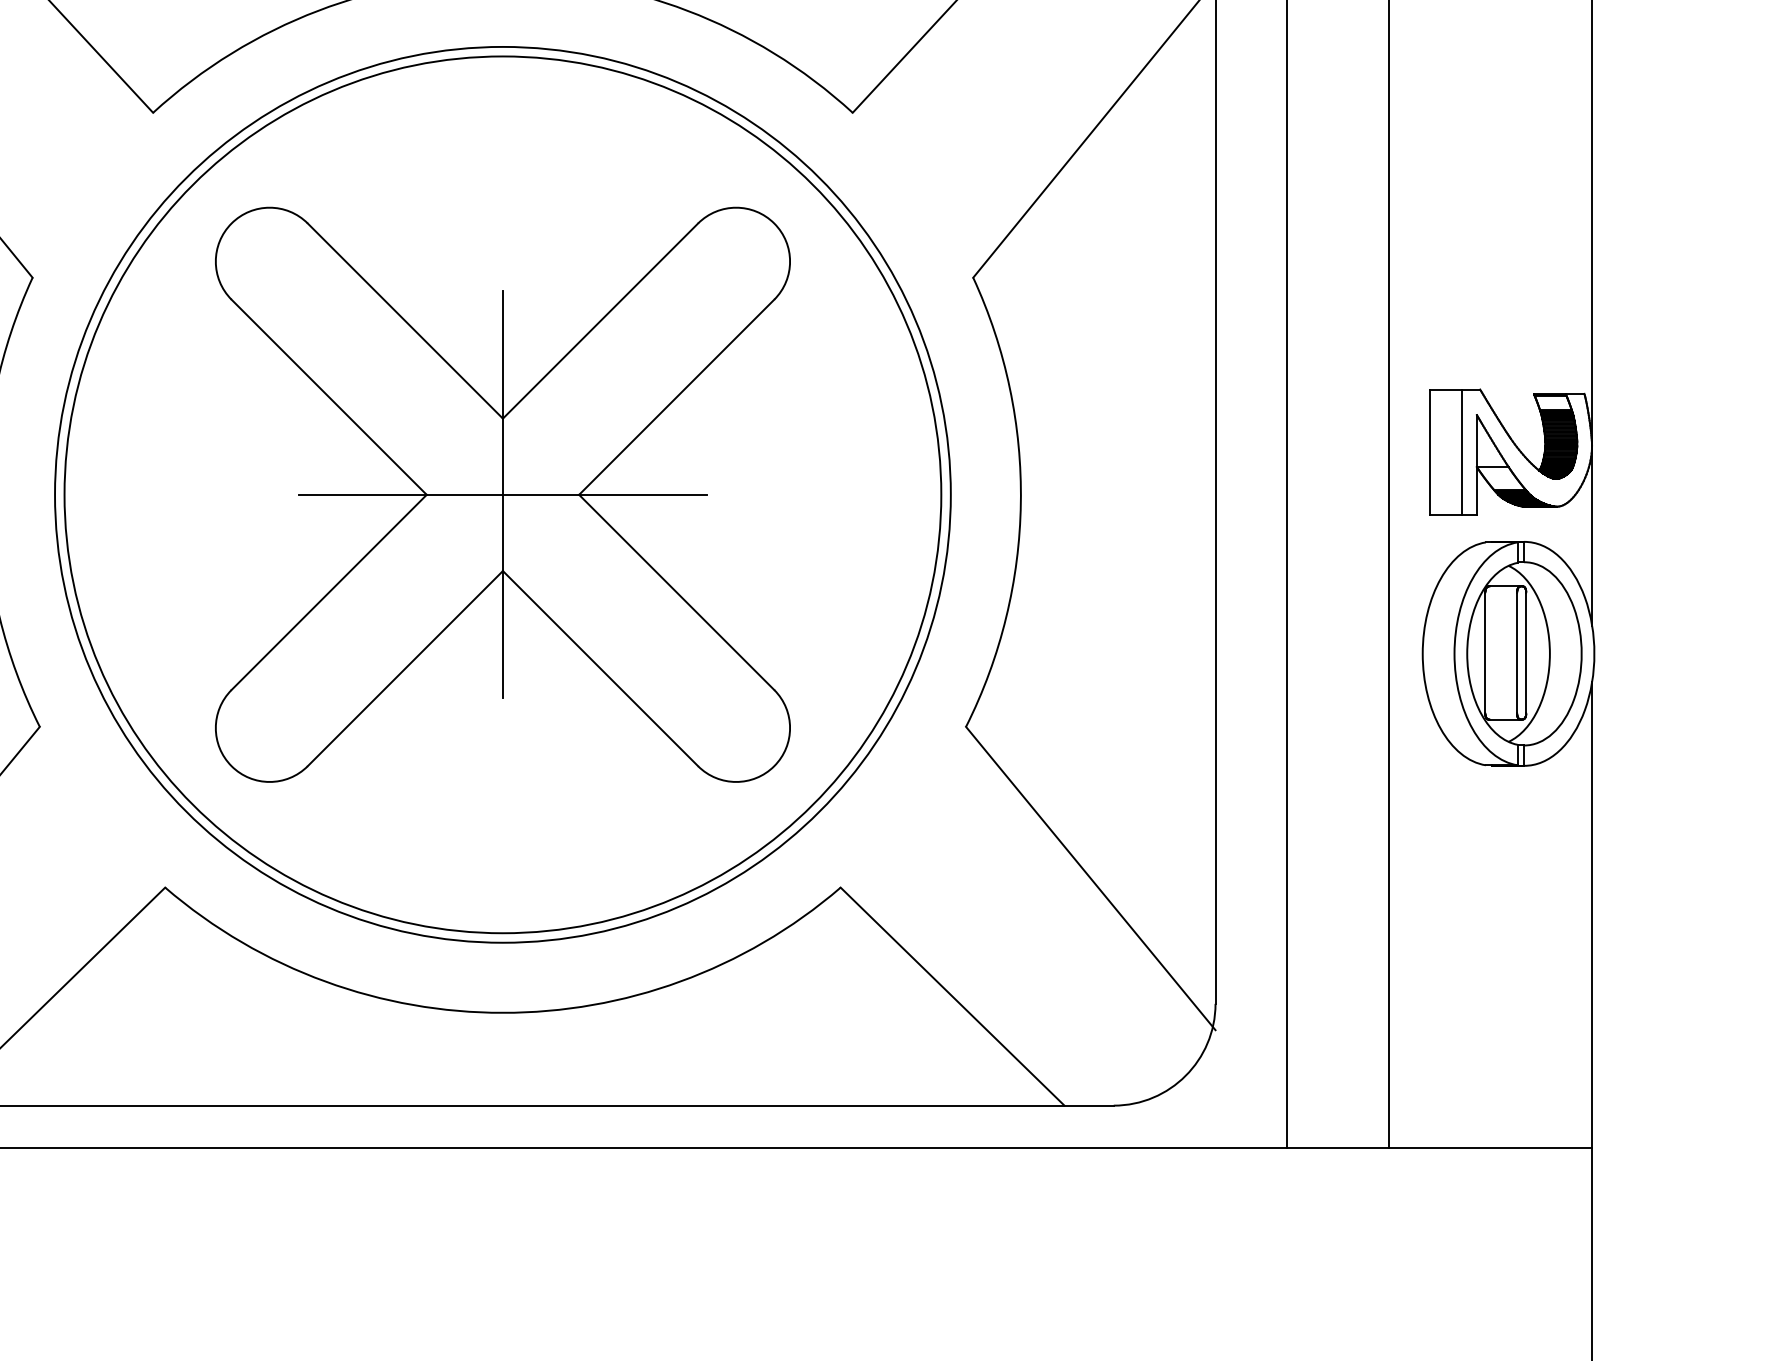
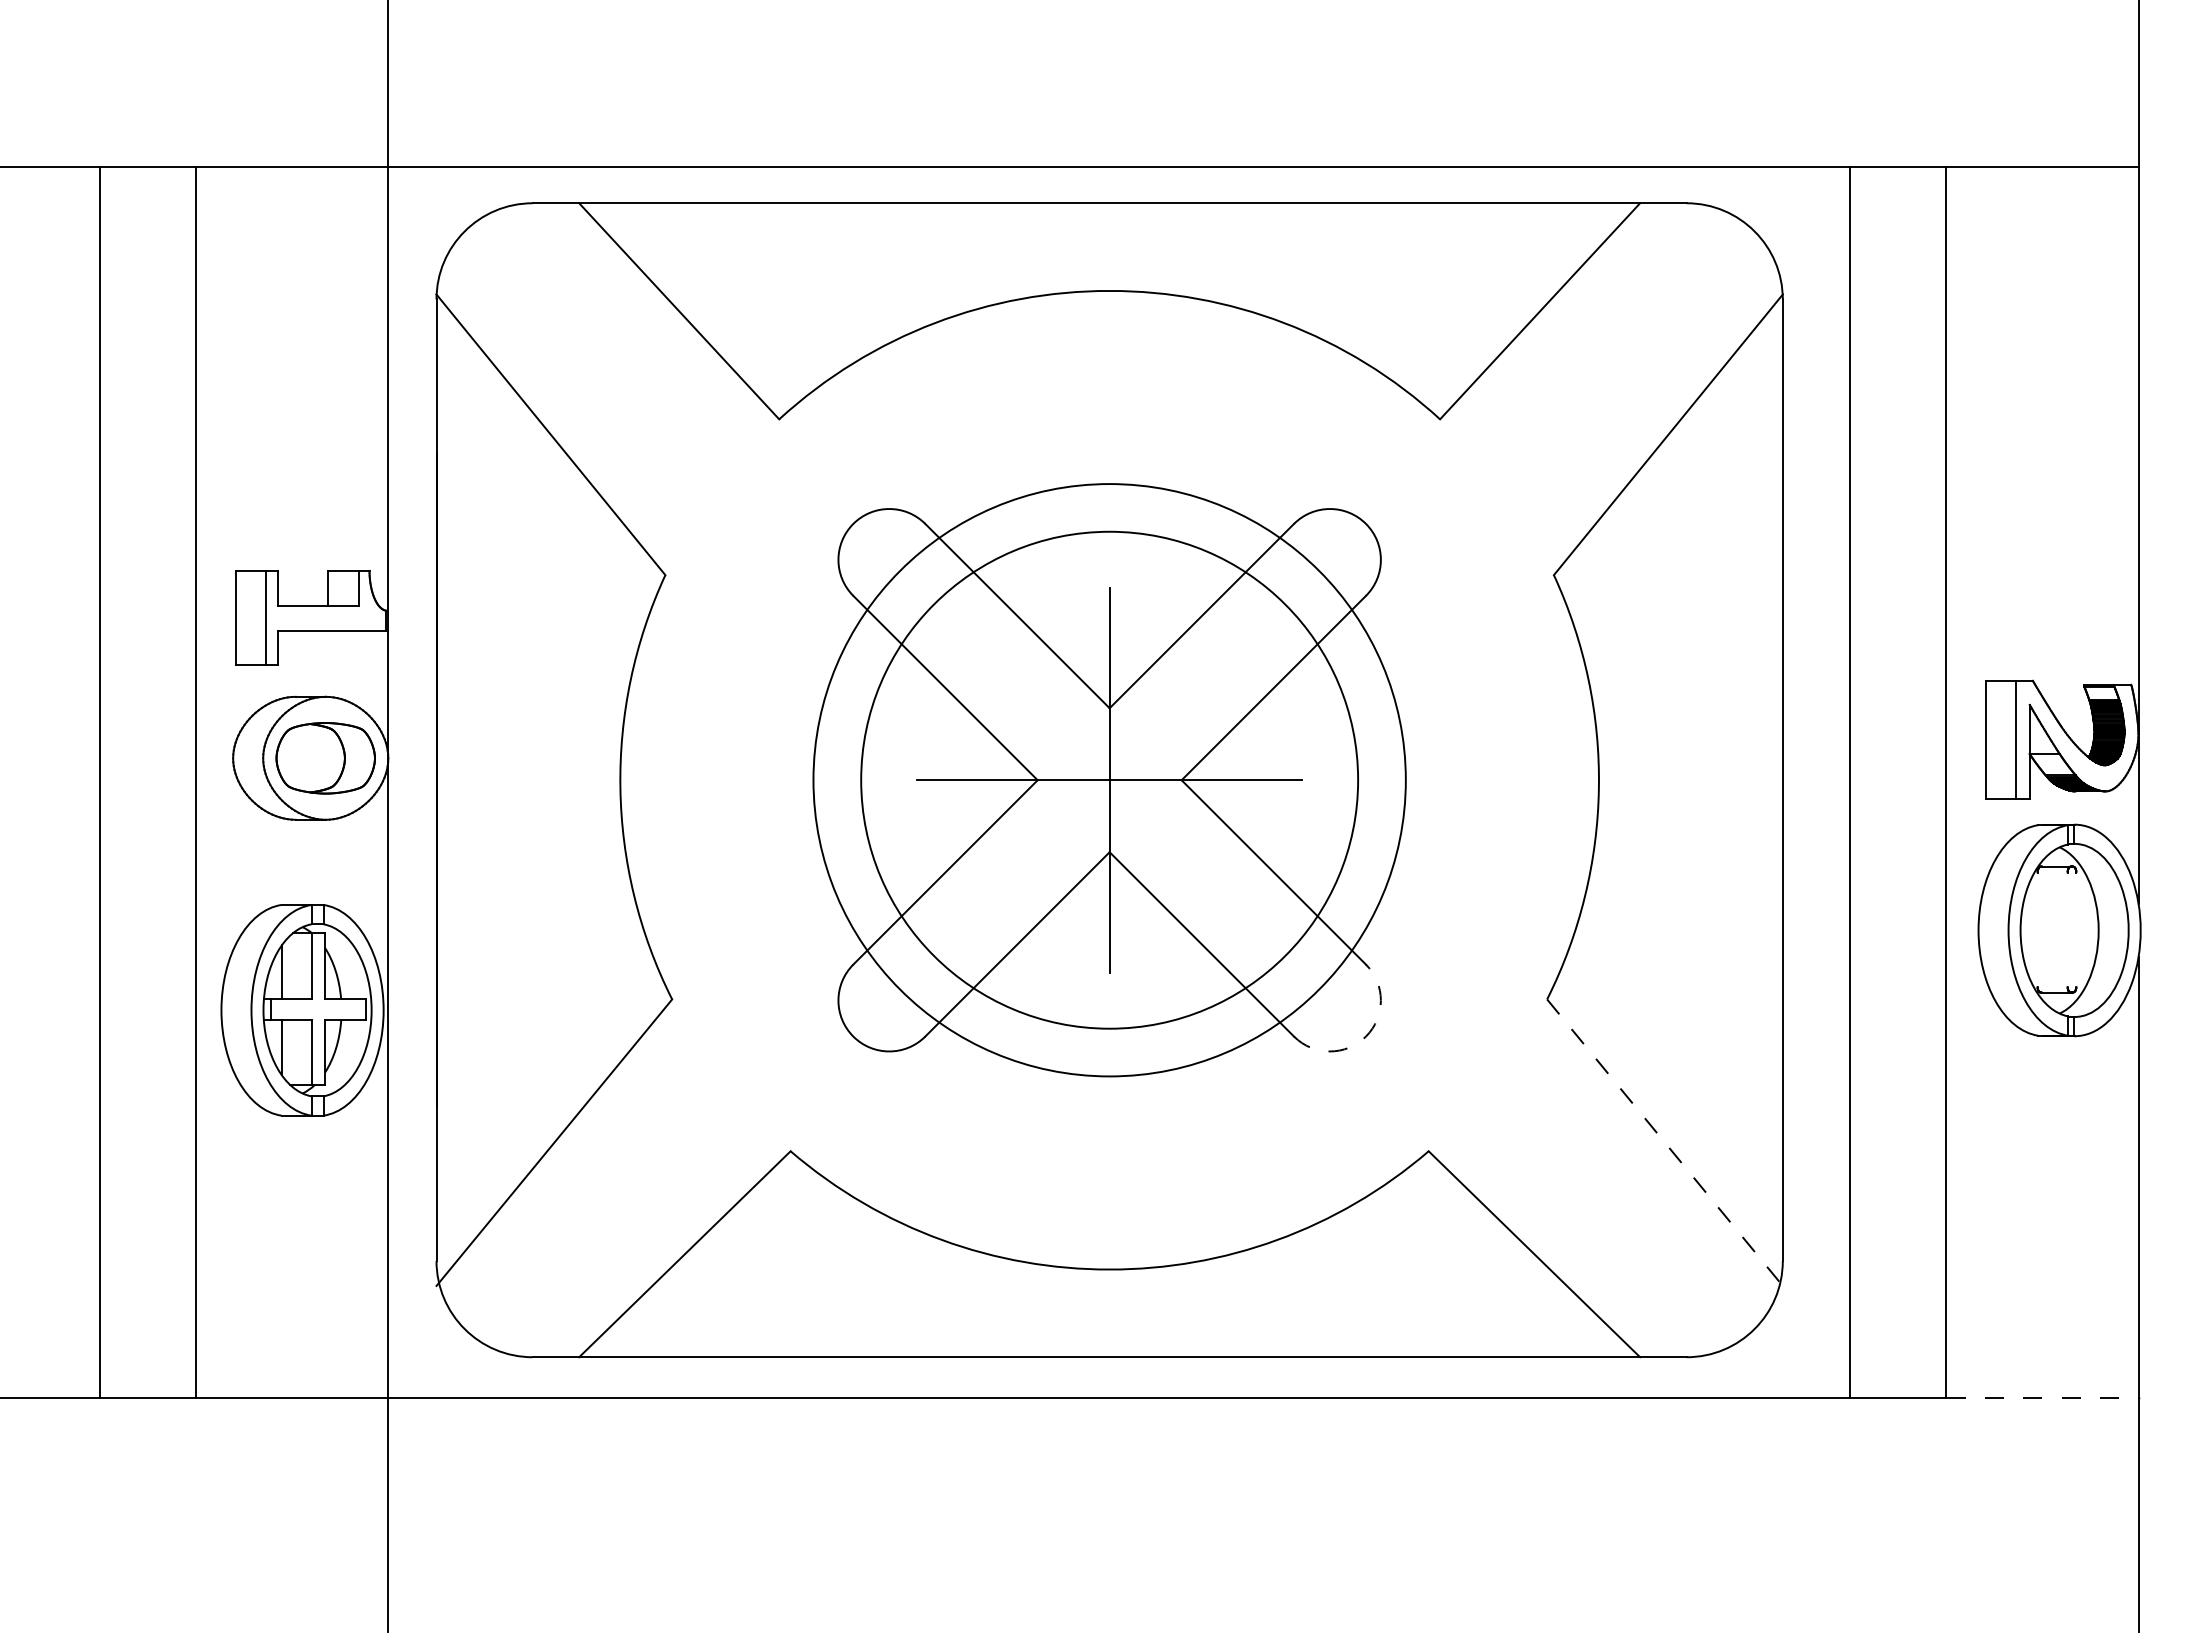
circle: (502, 495) -> (1109, 780), size x0.6
circle: (502, 495) -> (1109, 780), size x0.7
line: (1485, 652) -> (2037, 929), removed
line: (1516, 652) -> (2067, 929), removed
line: (1526, 652) -> (2076, 929), removed
arc: (774, 766) -> (1366, 1036), solid -> dashed
line: (1091, 879) -> (1665, 1143), solid -> dashed
line: (1490, 1148) -> (2042, 1397), solid -> dashed

